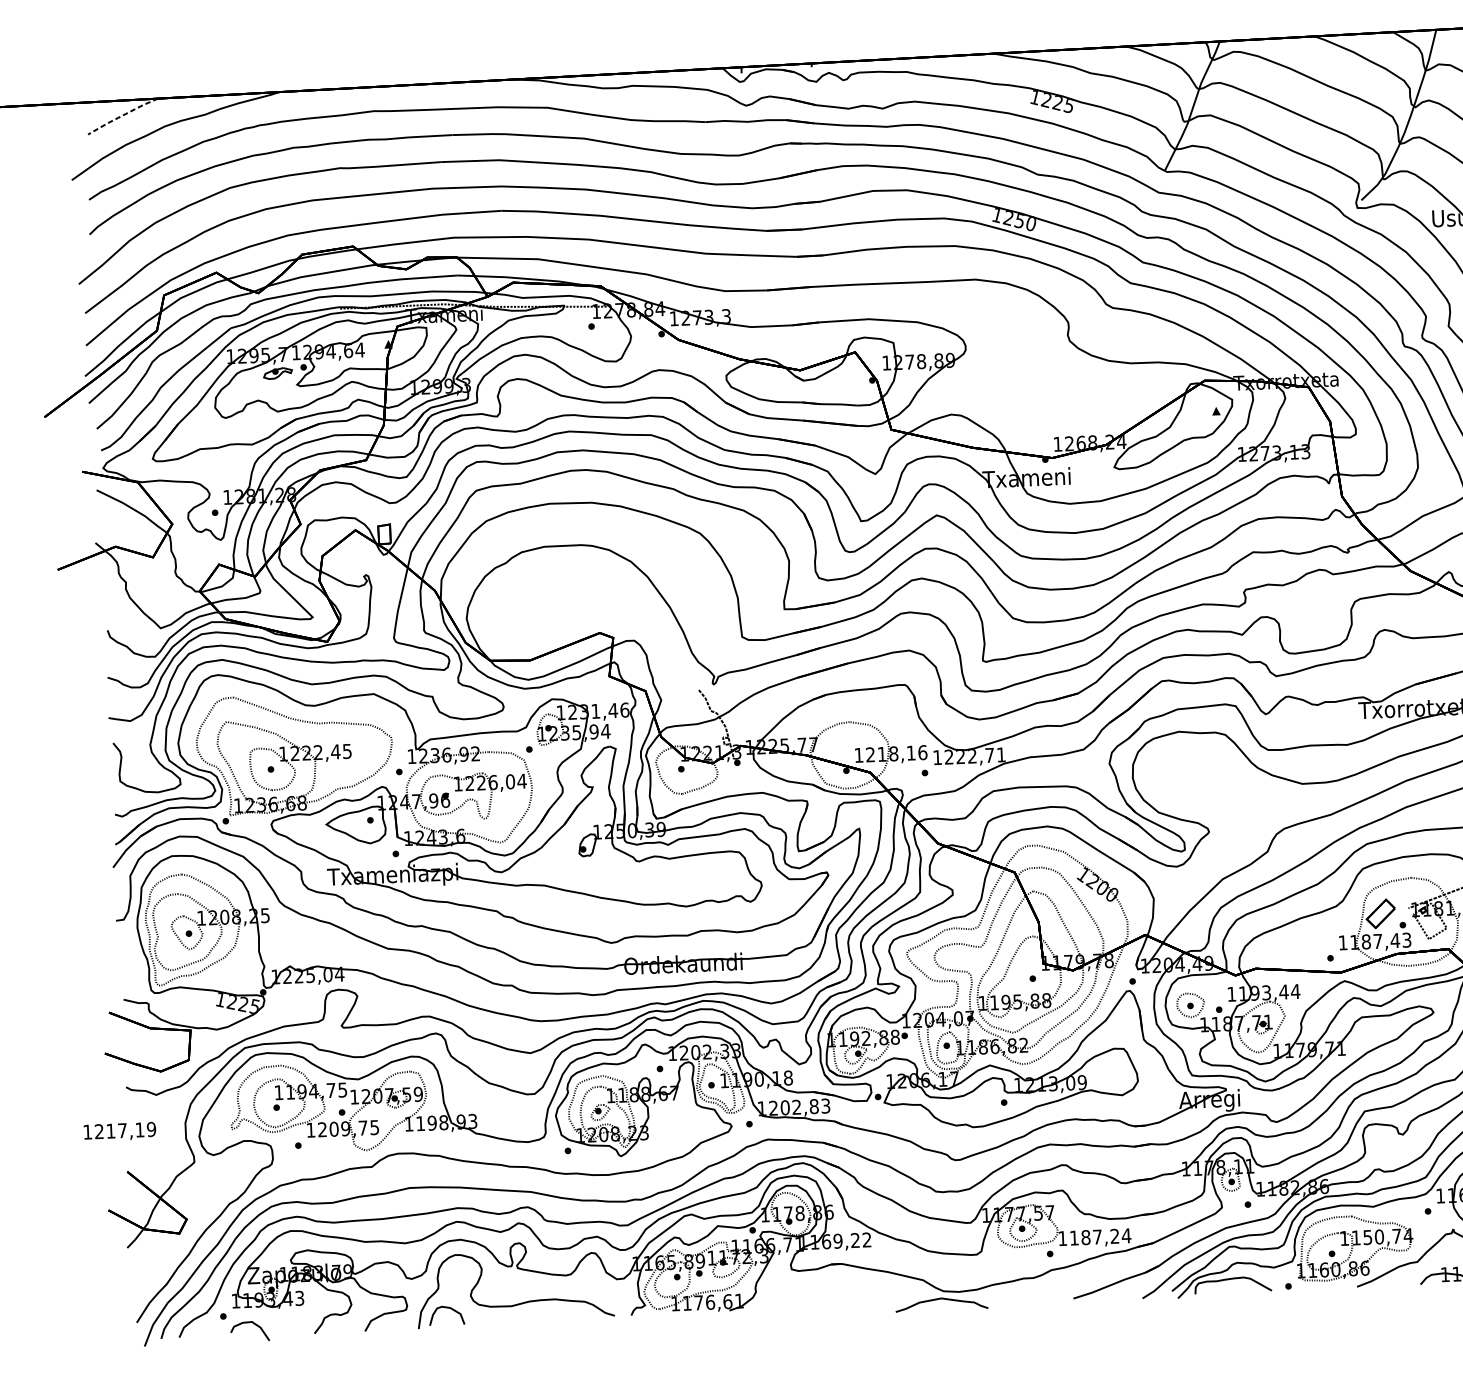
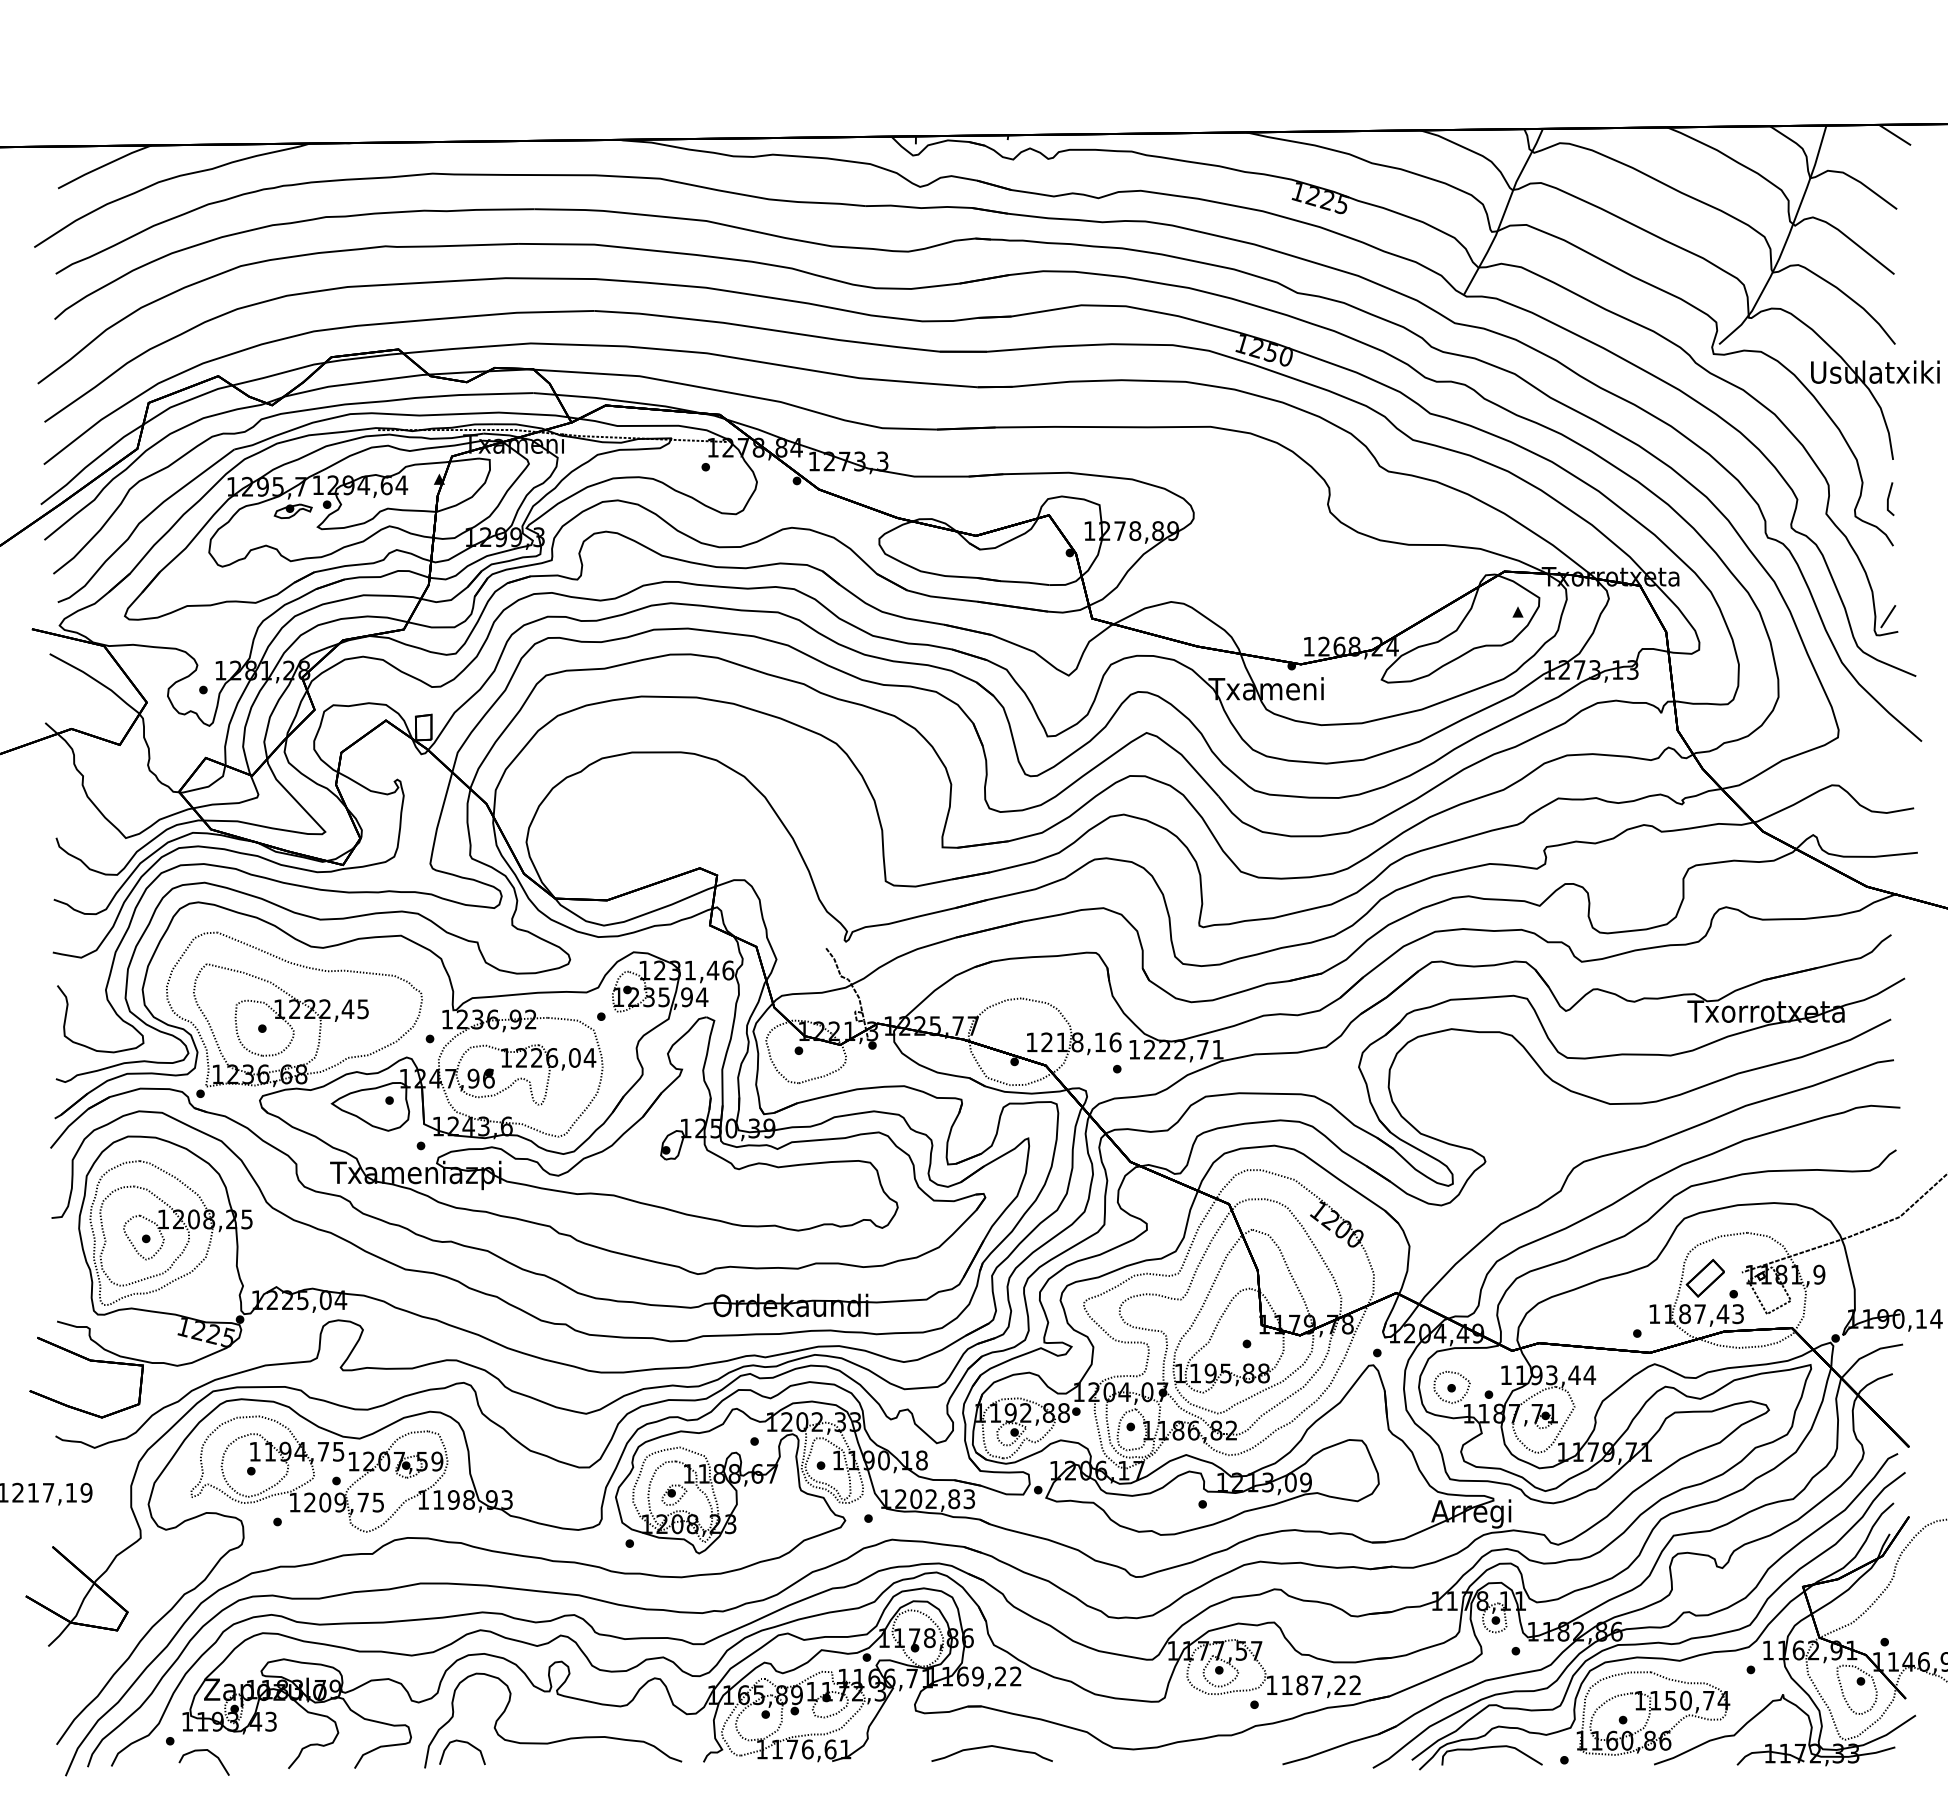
line: (122, 115) -> (103, 165), dashed -> solid
text: (1126, 1235) -> (1355, 1684), 1187,24 -> 1187,22
curve: (940, 1299) -> (990, 1747), moved

